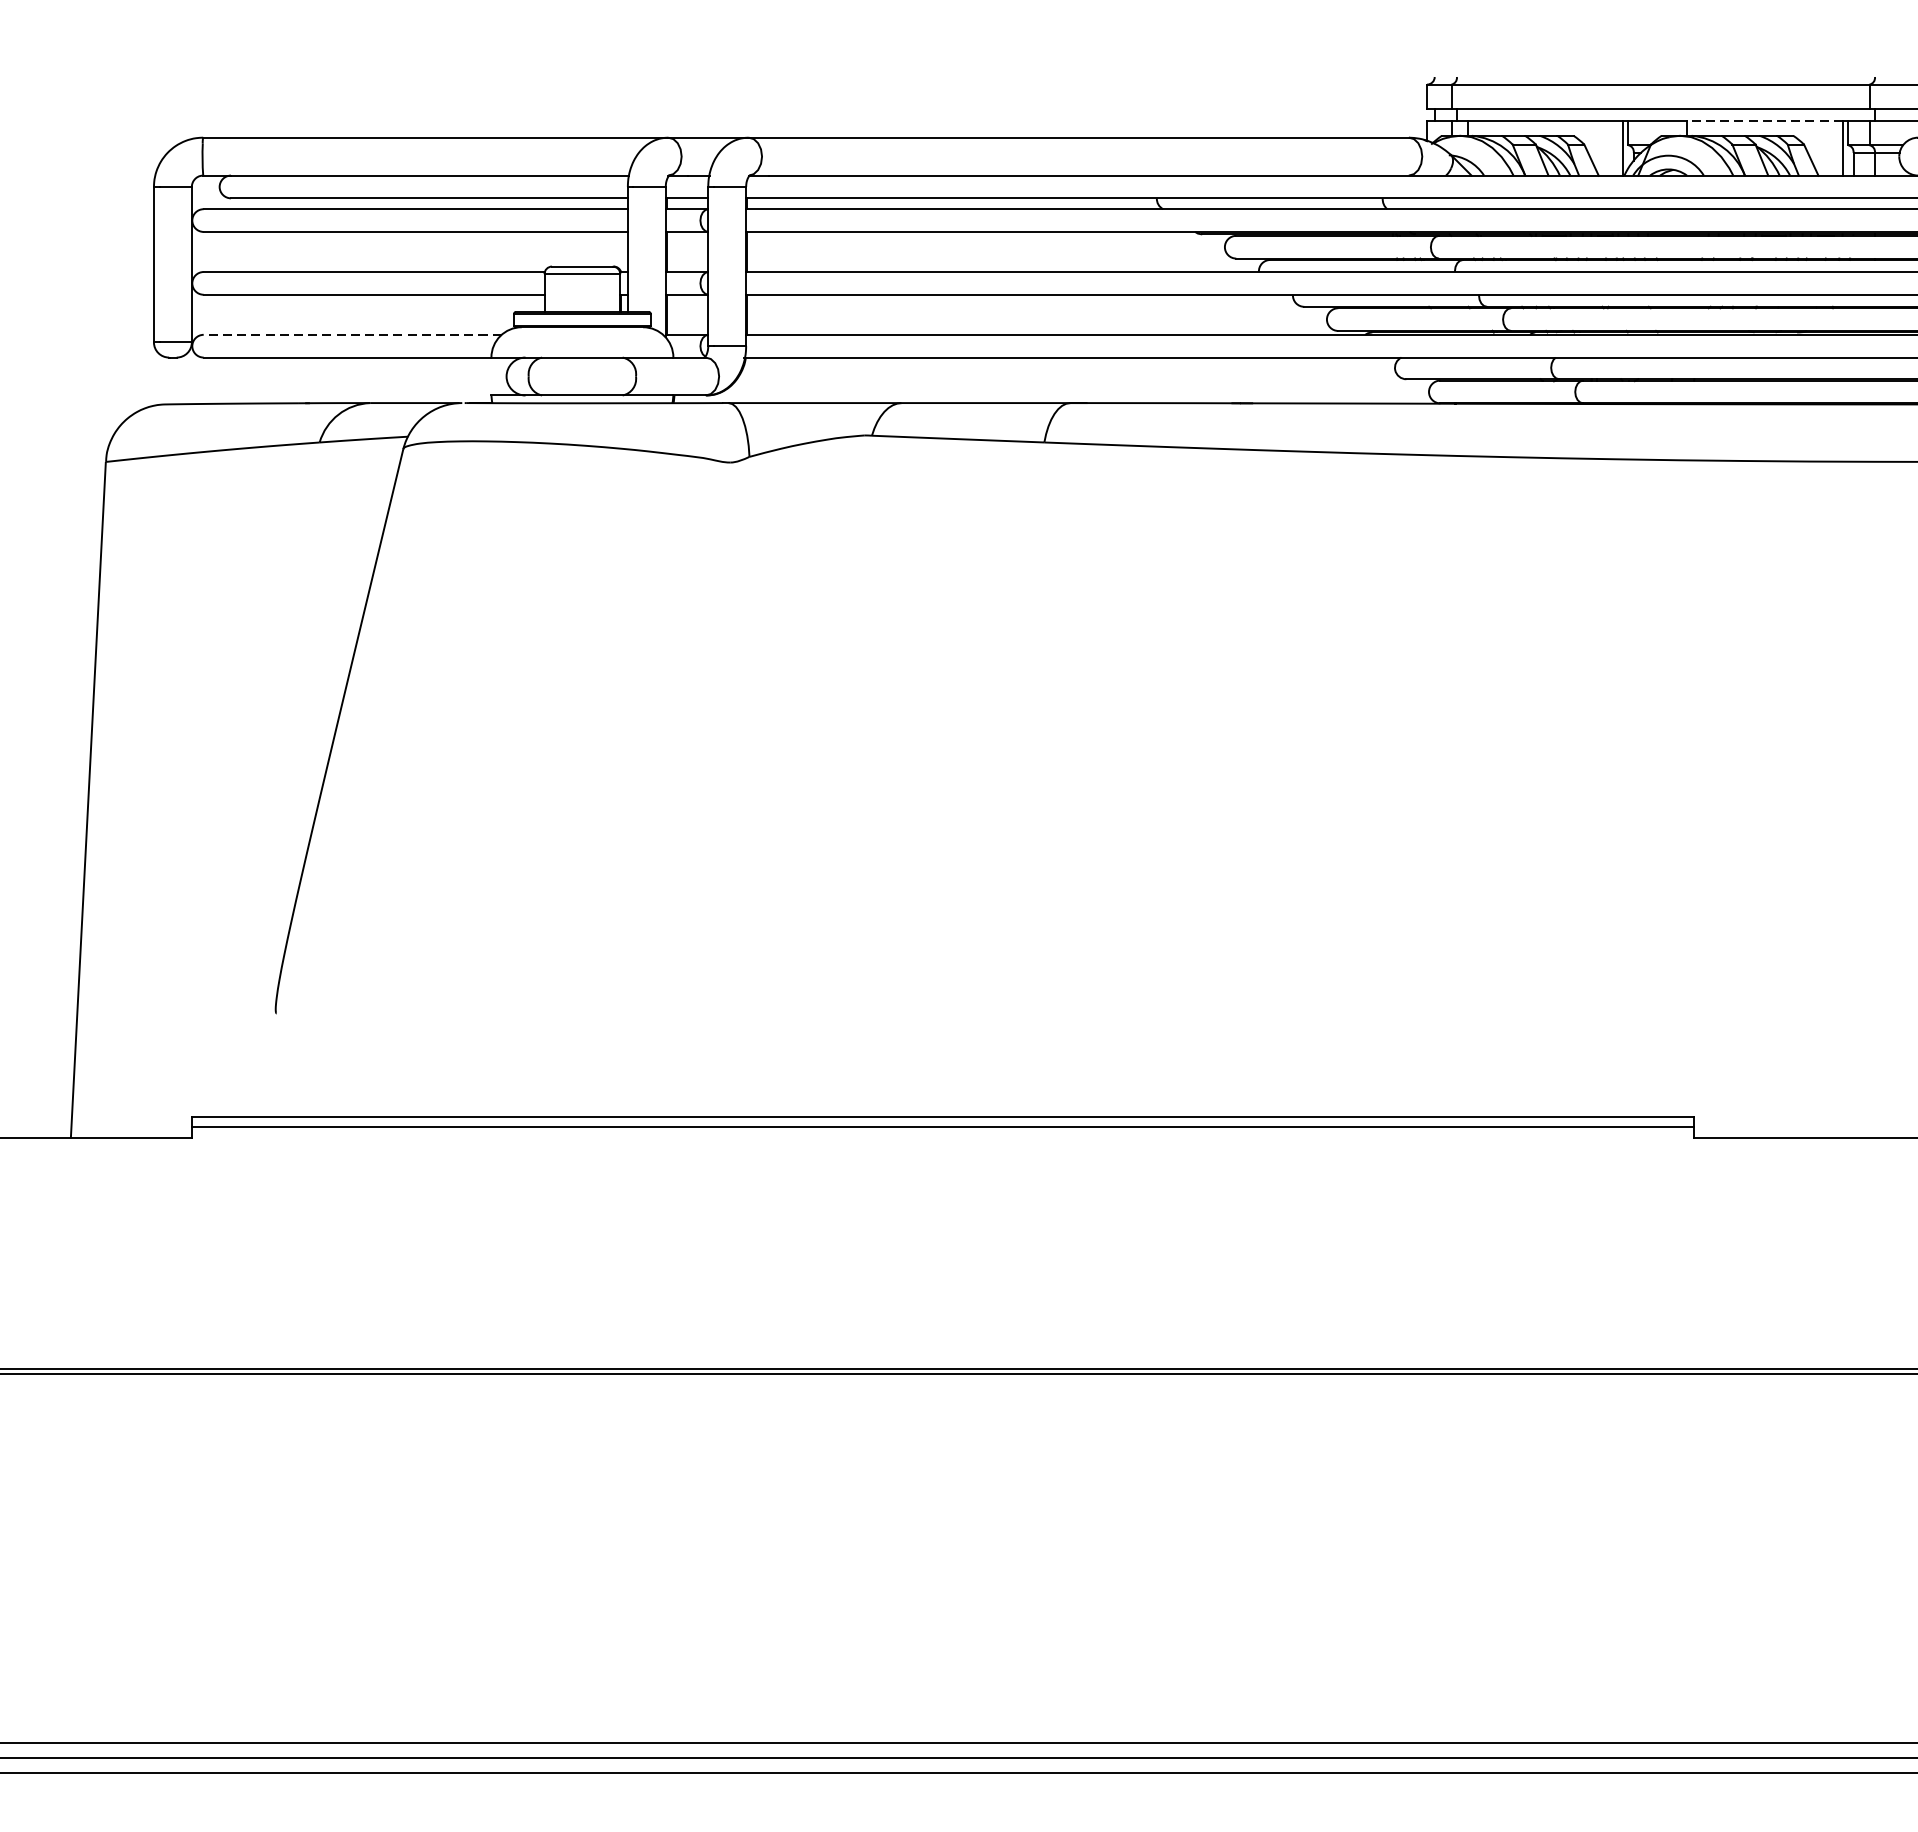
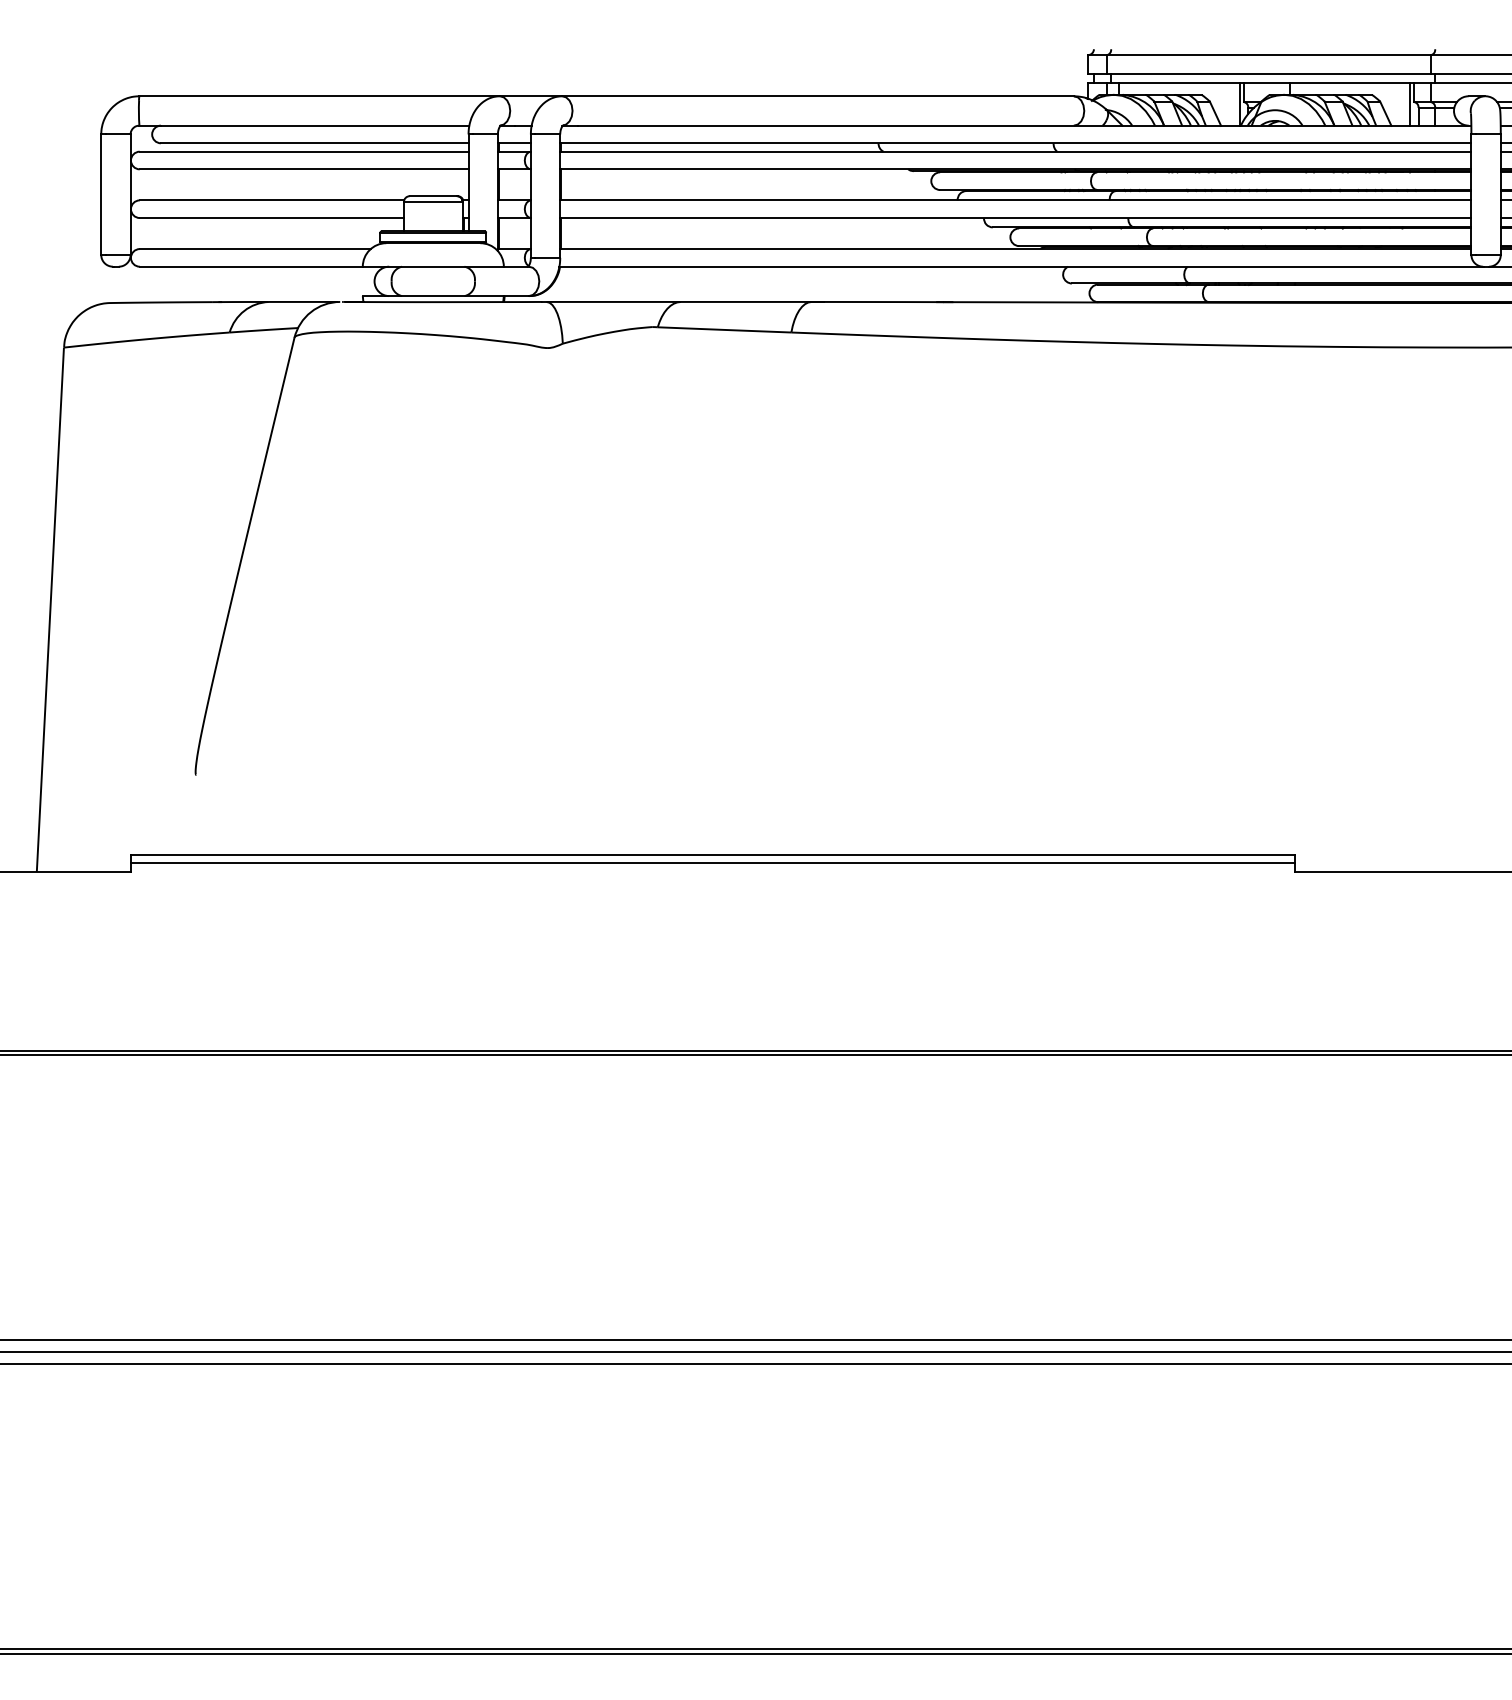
line: (1764, 121) -> (1349, 83), dashed -> solid
line: (351, 335) -> (254, 249), dashed -> solid

